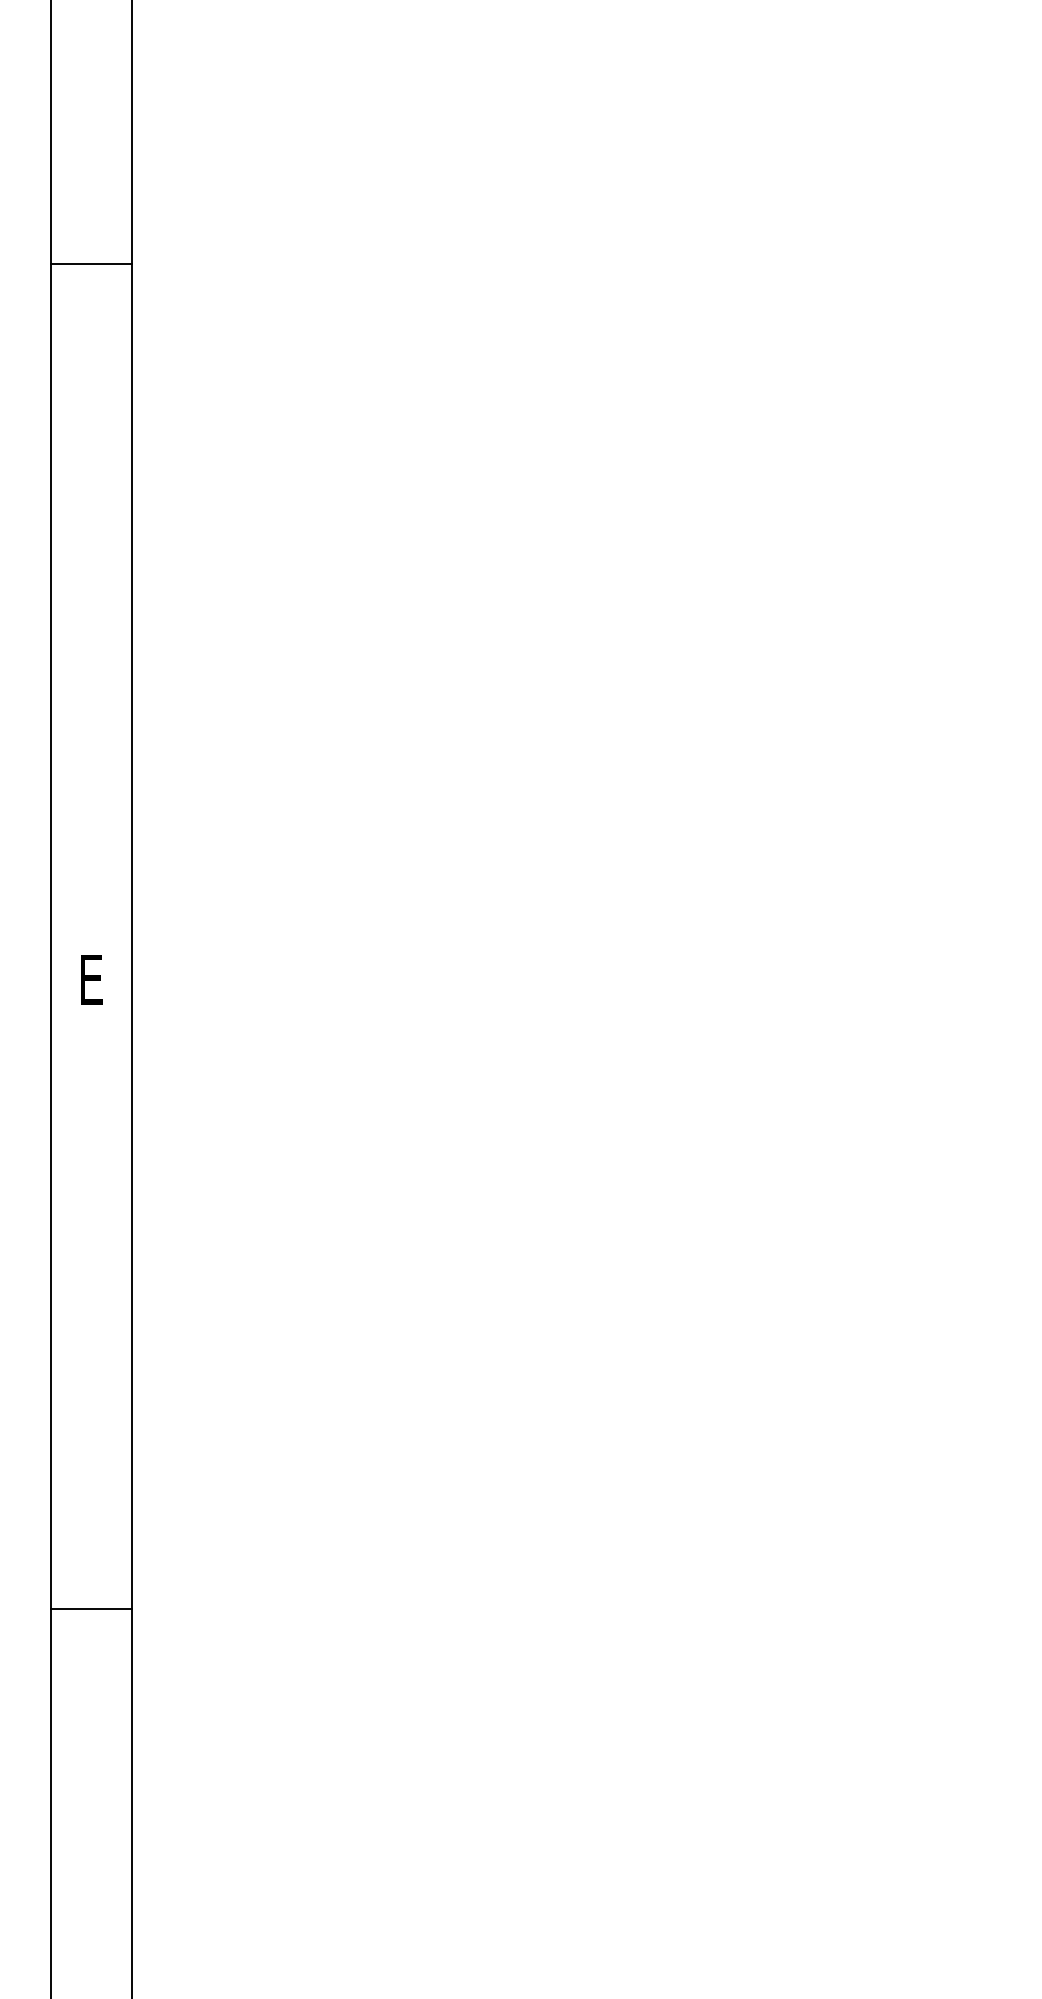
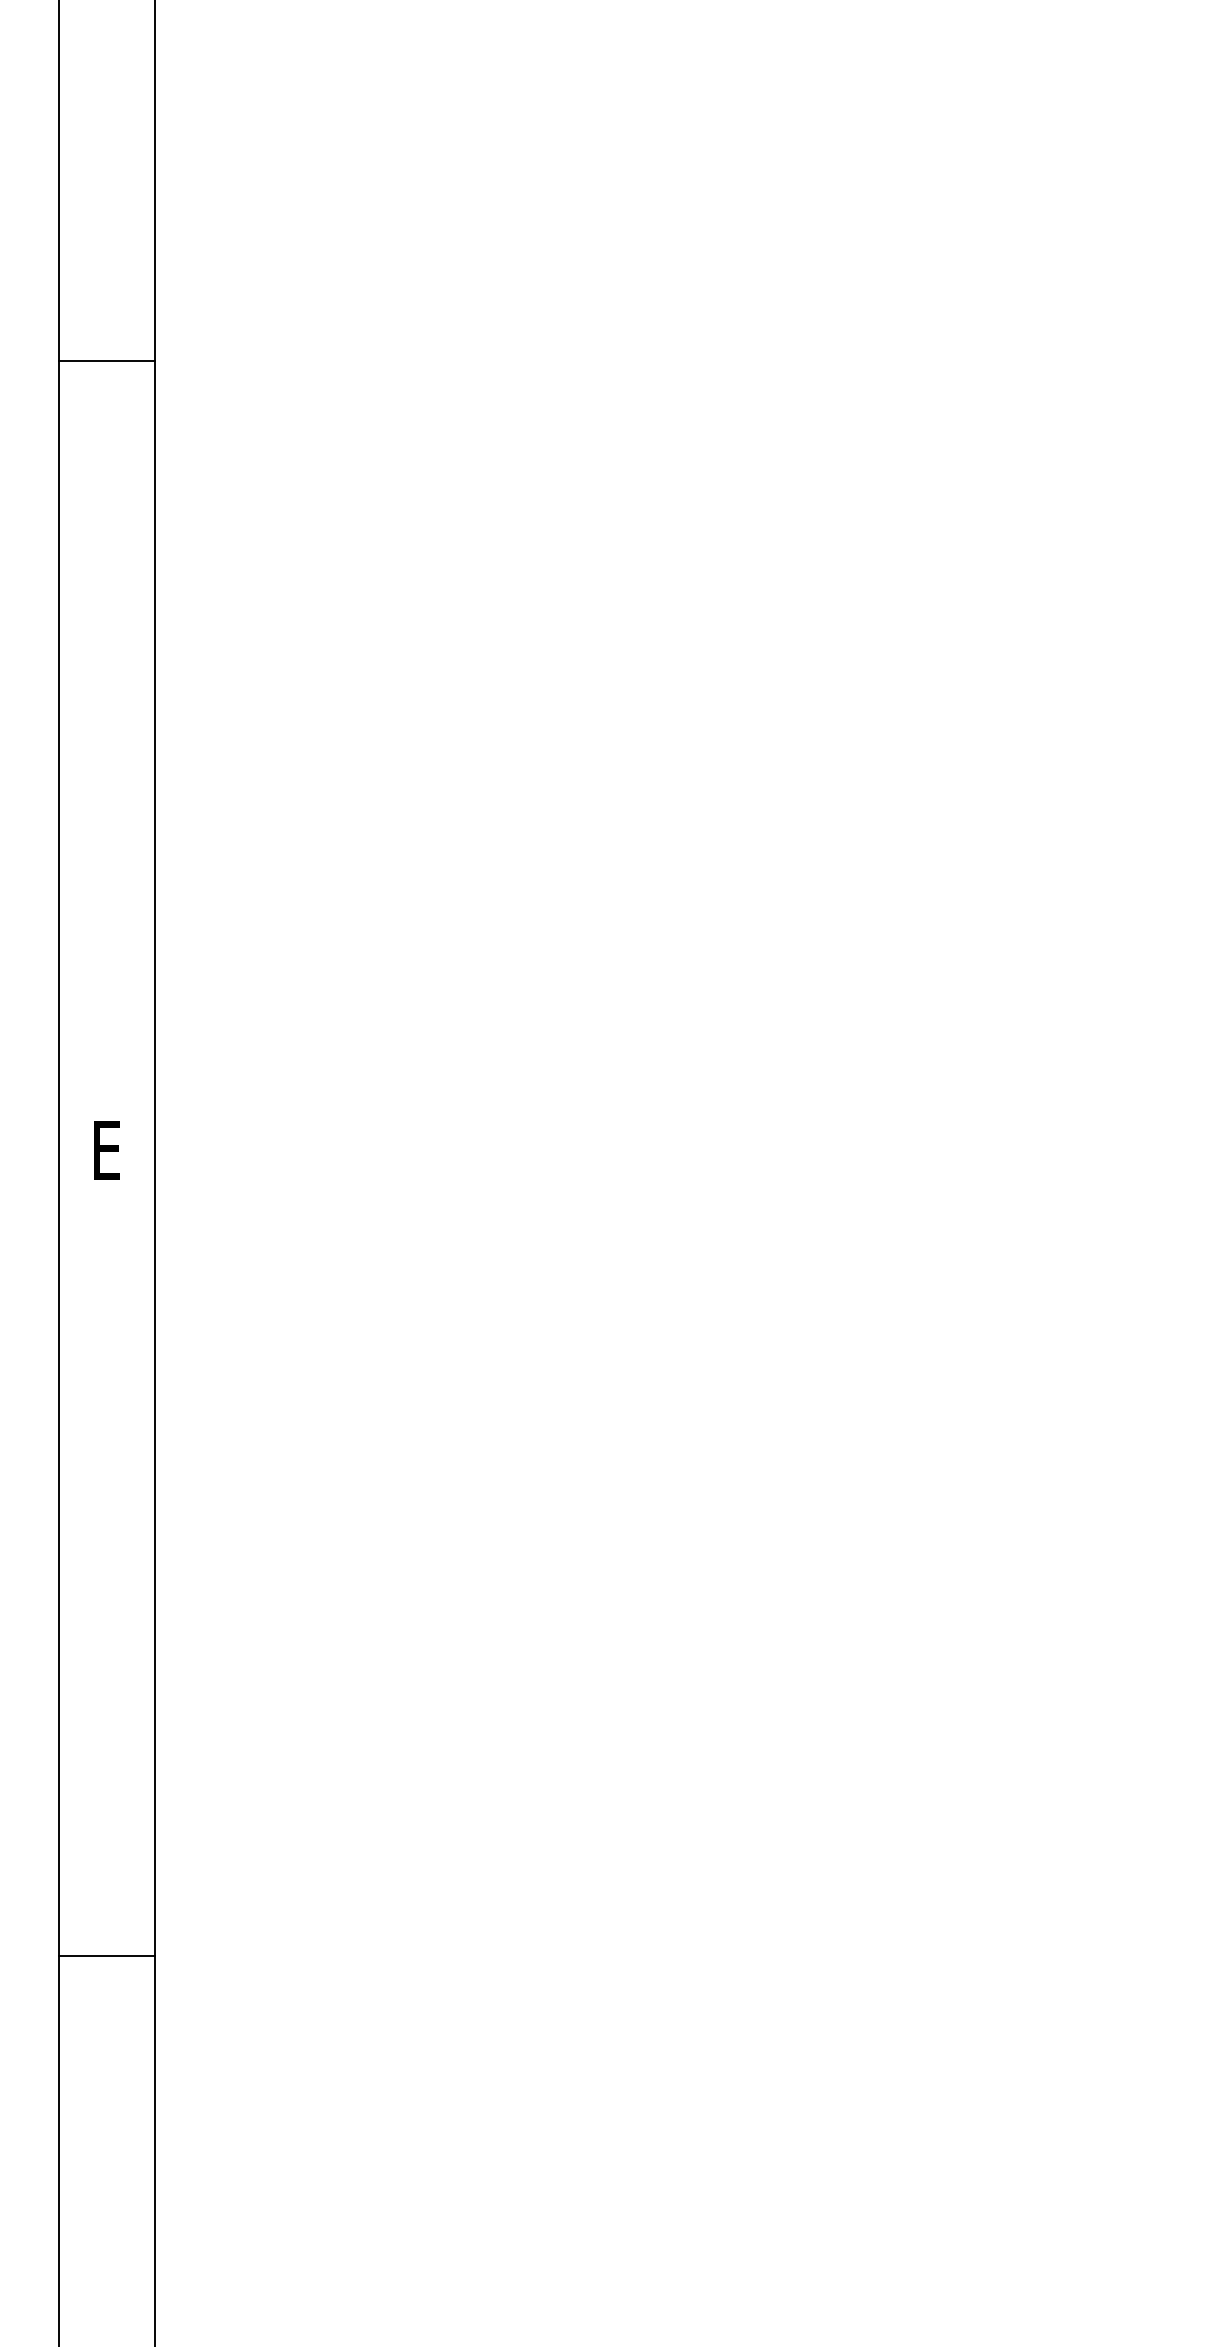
line: (91, 264) -> (107, 361), moved
line: (91, 1608) -> (107, 1955), moved

